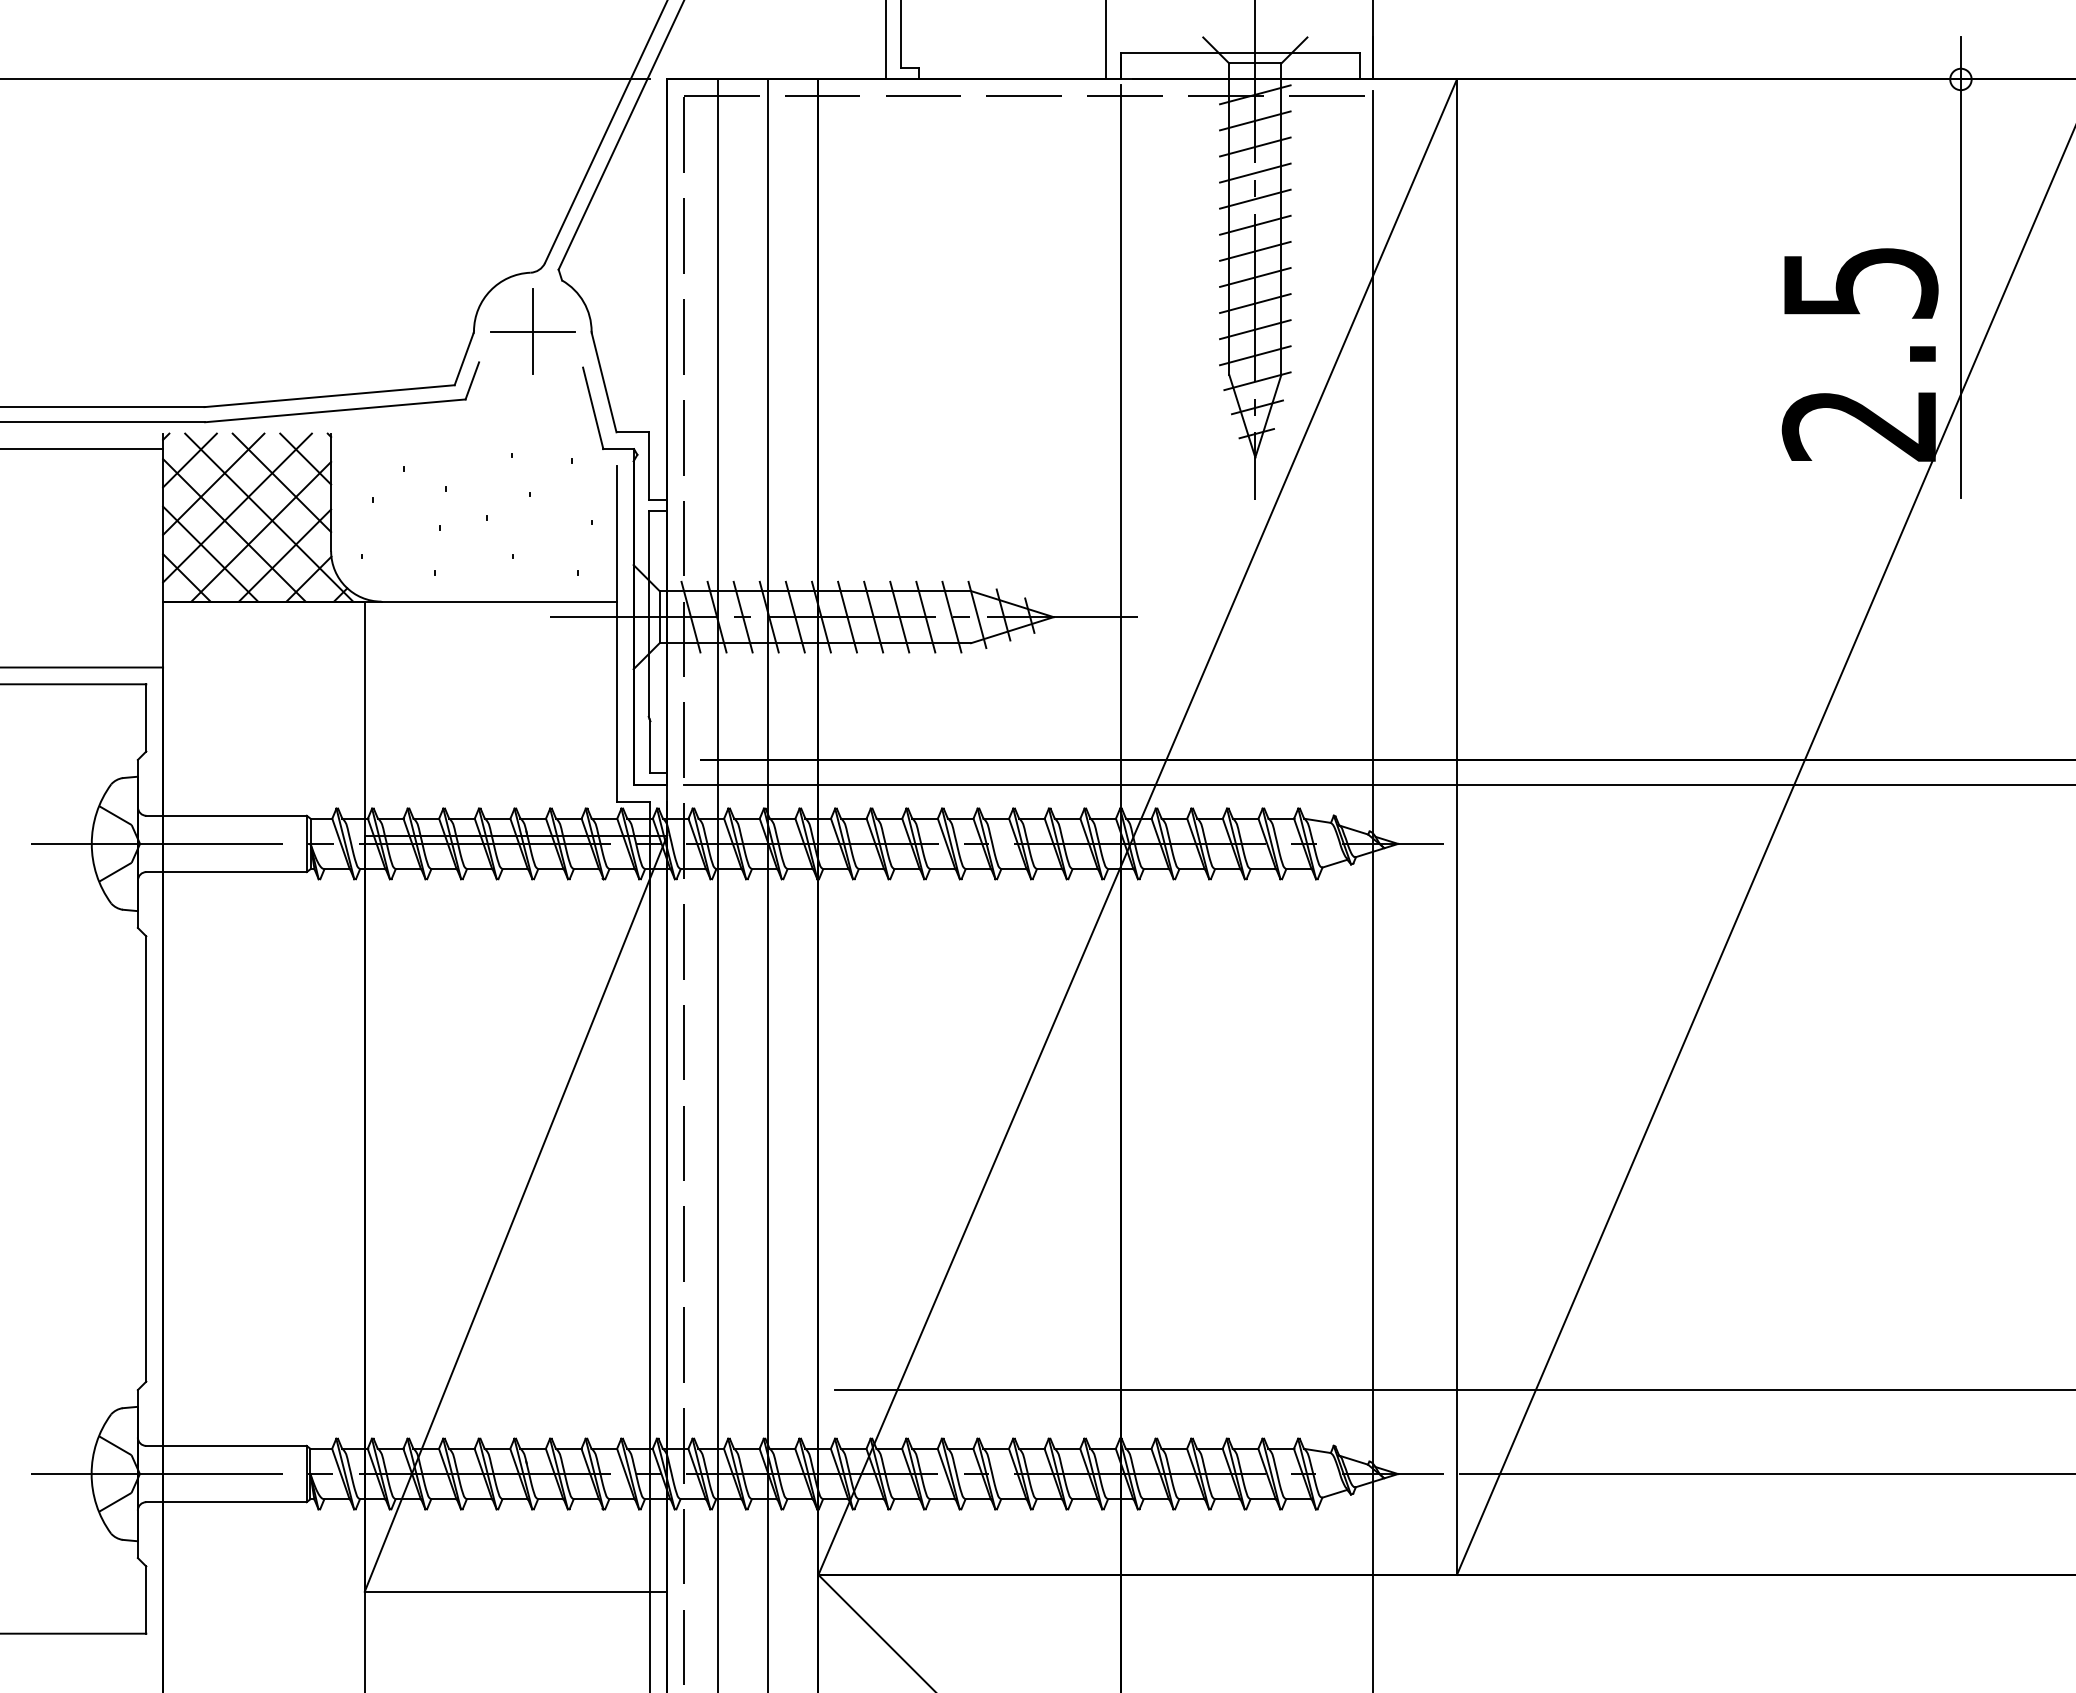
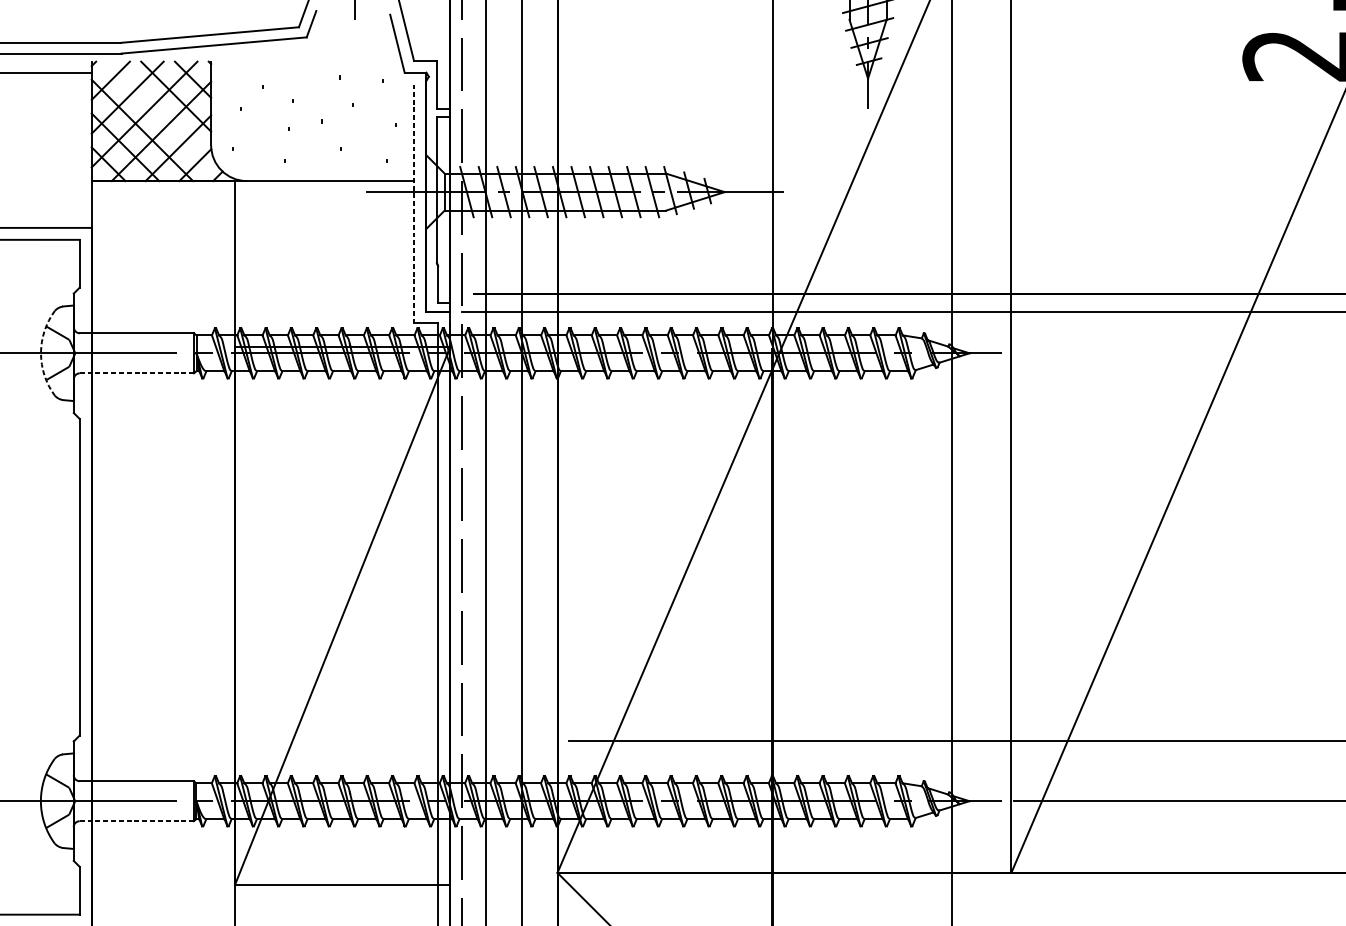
line: (269, 517) -> (167, 121), removed
line: (616, 633) -> (413, 203), solid -> dashed
arc: (91, 843) -> (40, 353), solid -> dashed
line: (227, 872) -> (137, 373), solid -> dashed
line: (226, 1502) -> (136, 821), solid -> dashed

